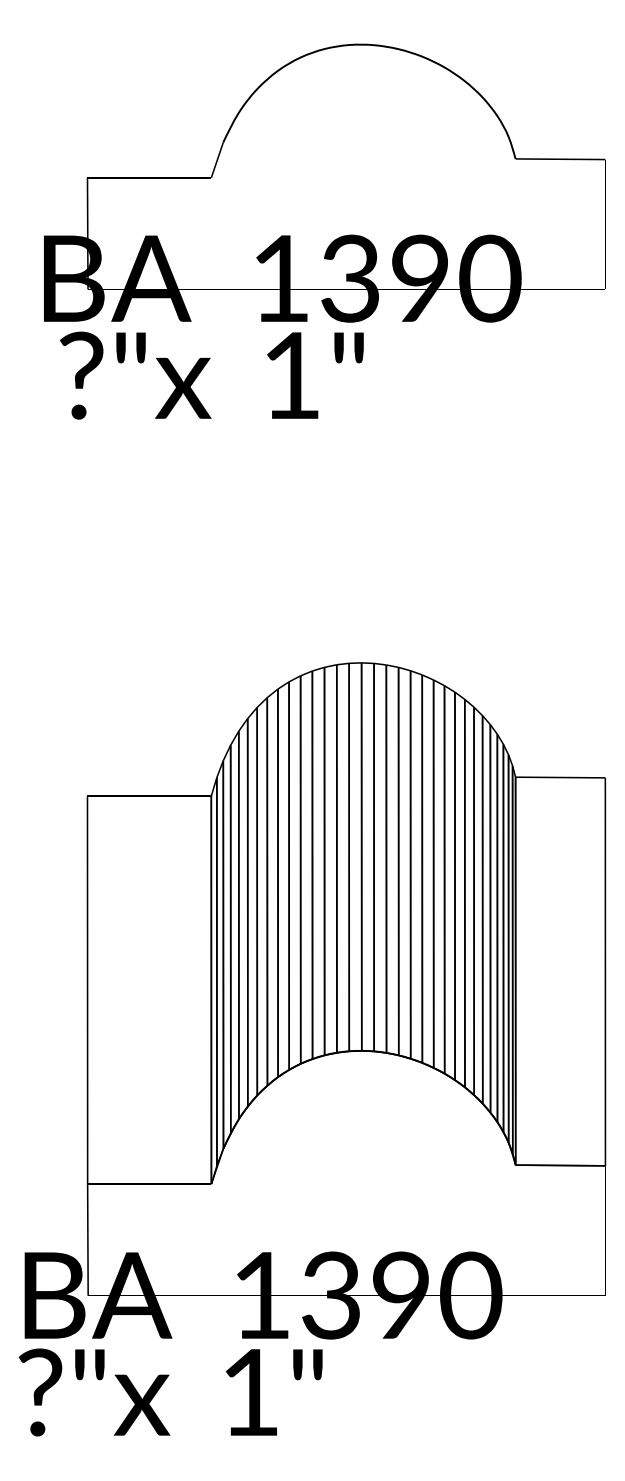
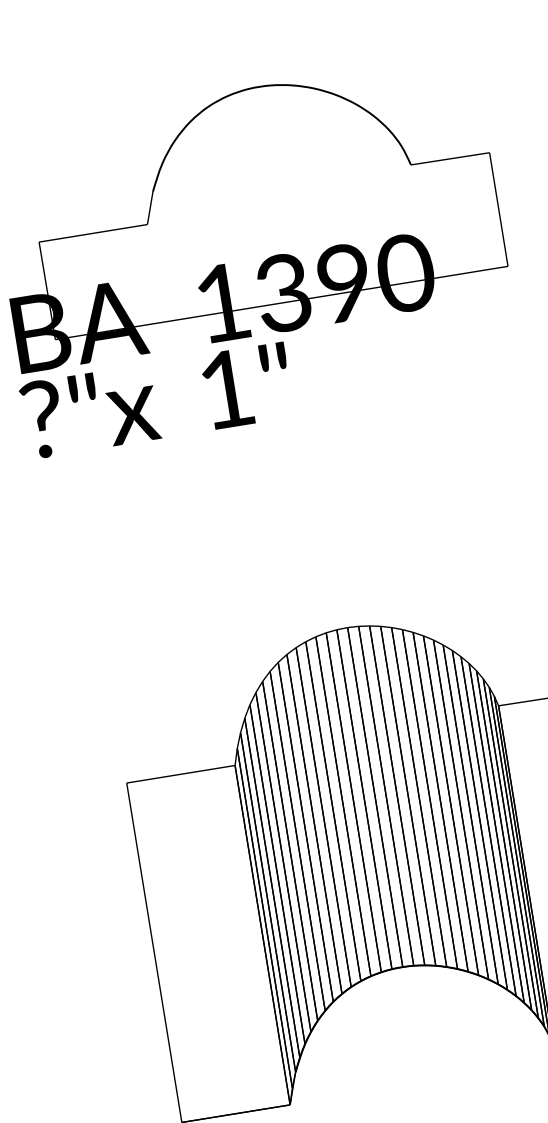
text: (211, 375) -> (156, 400), moved

